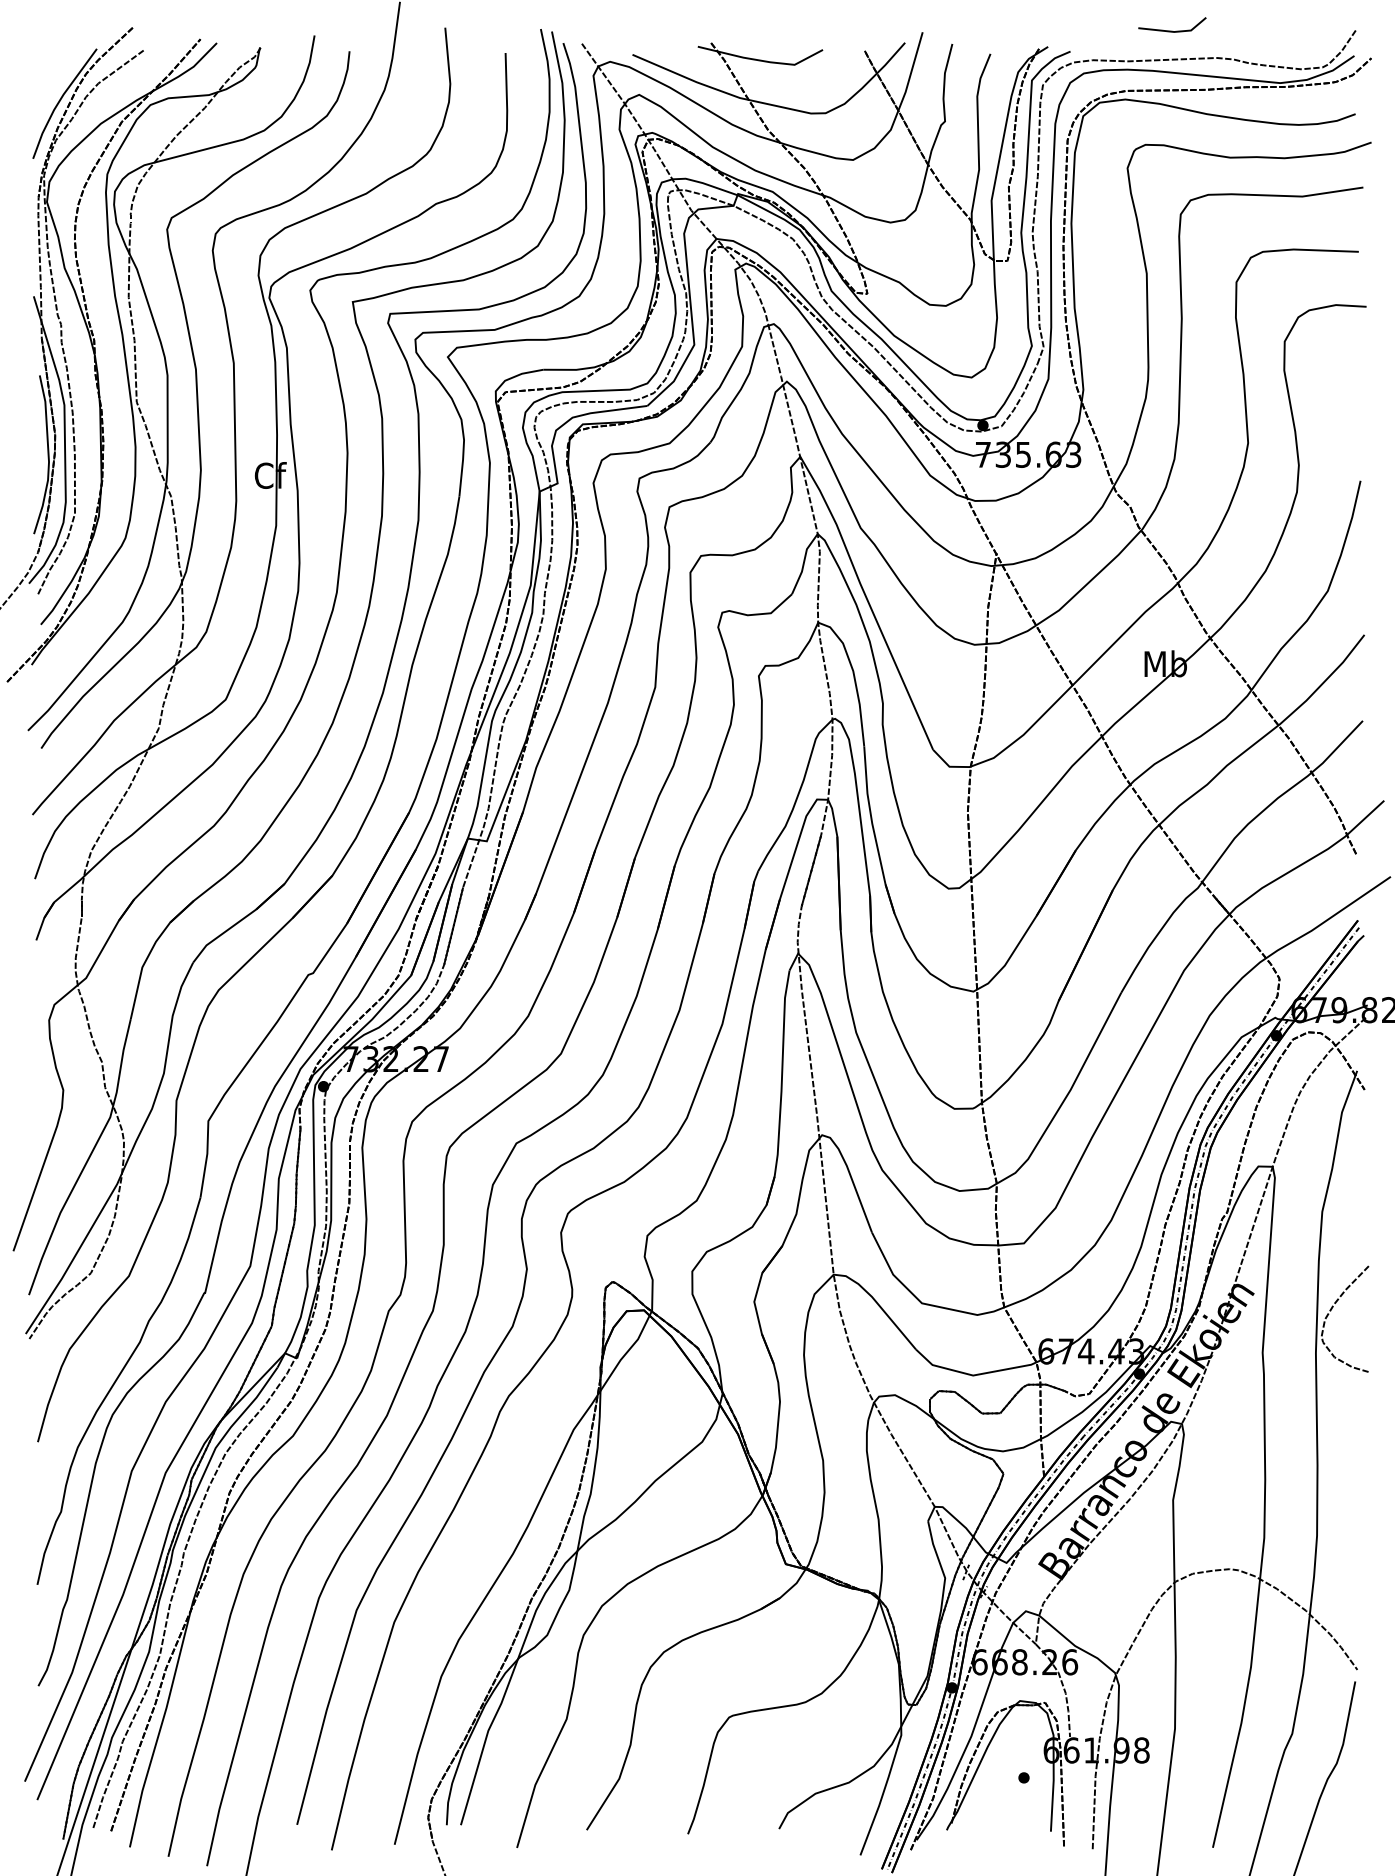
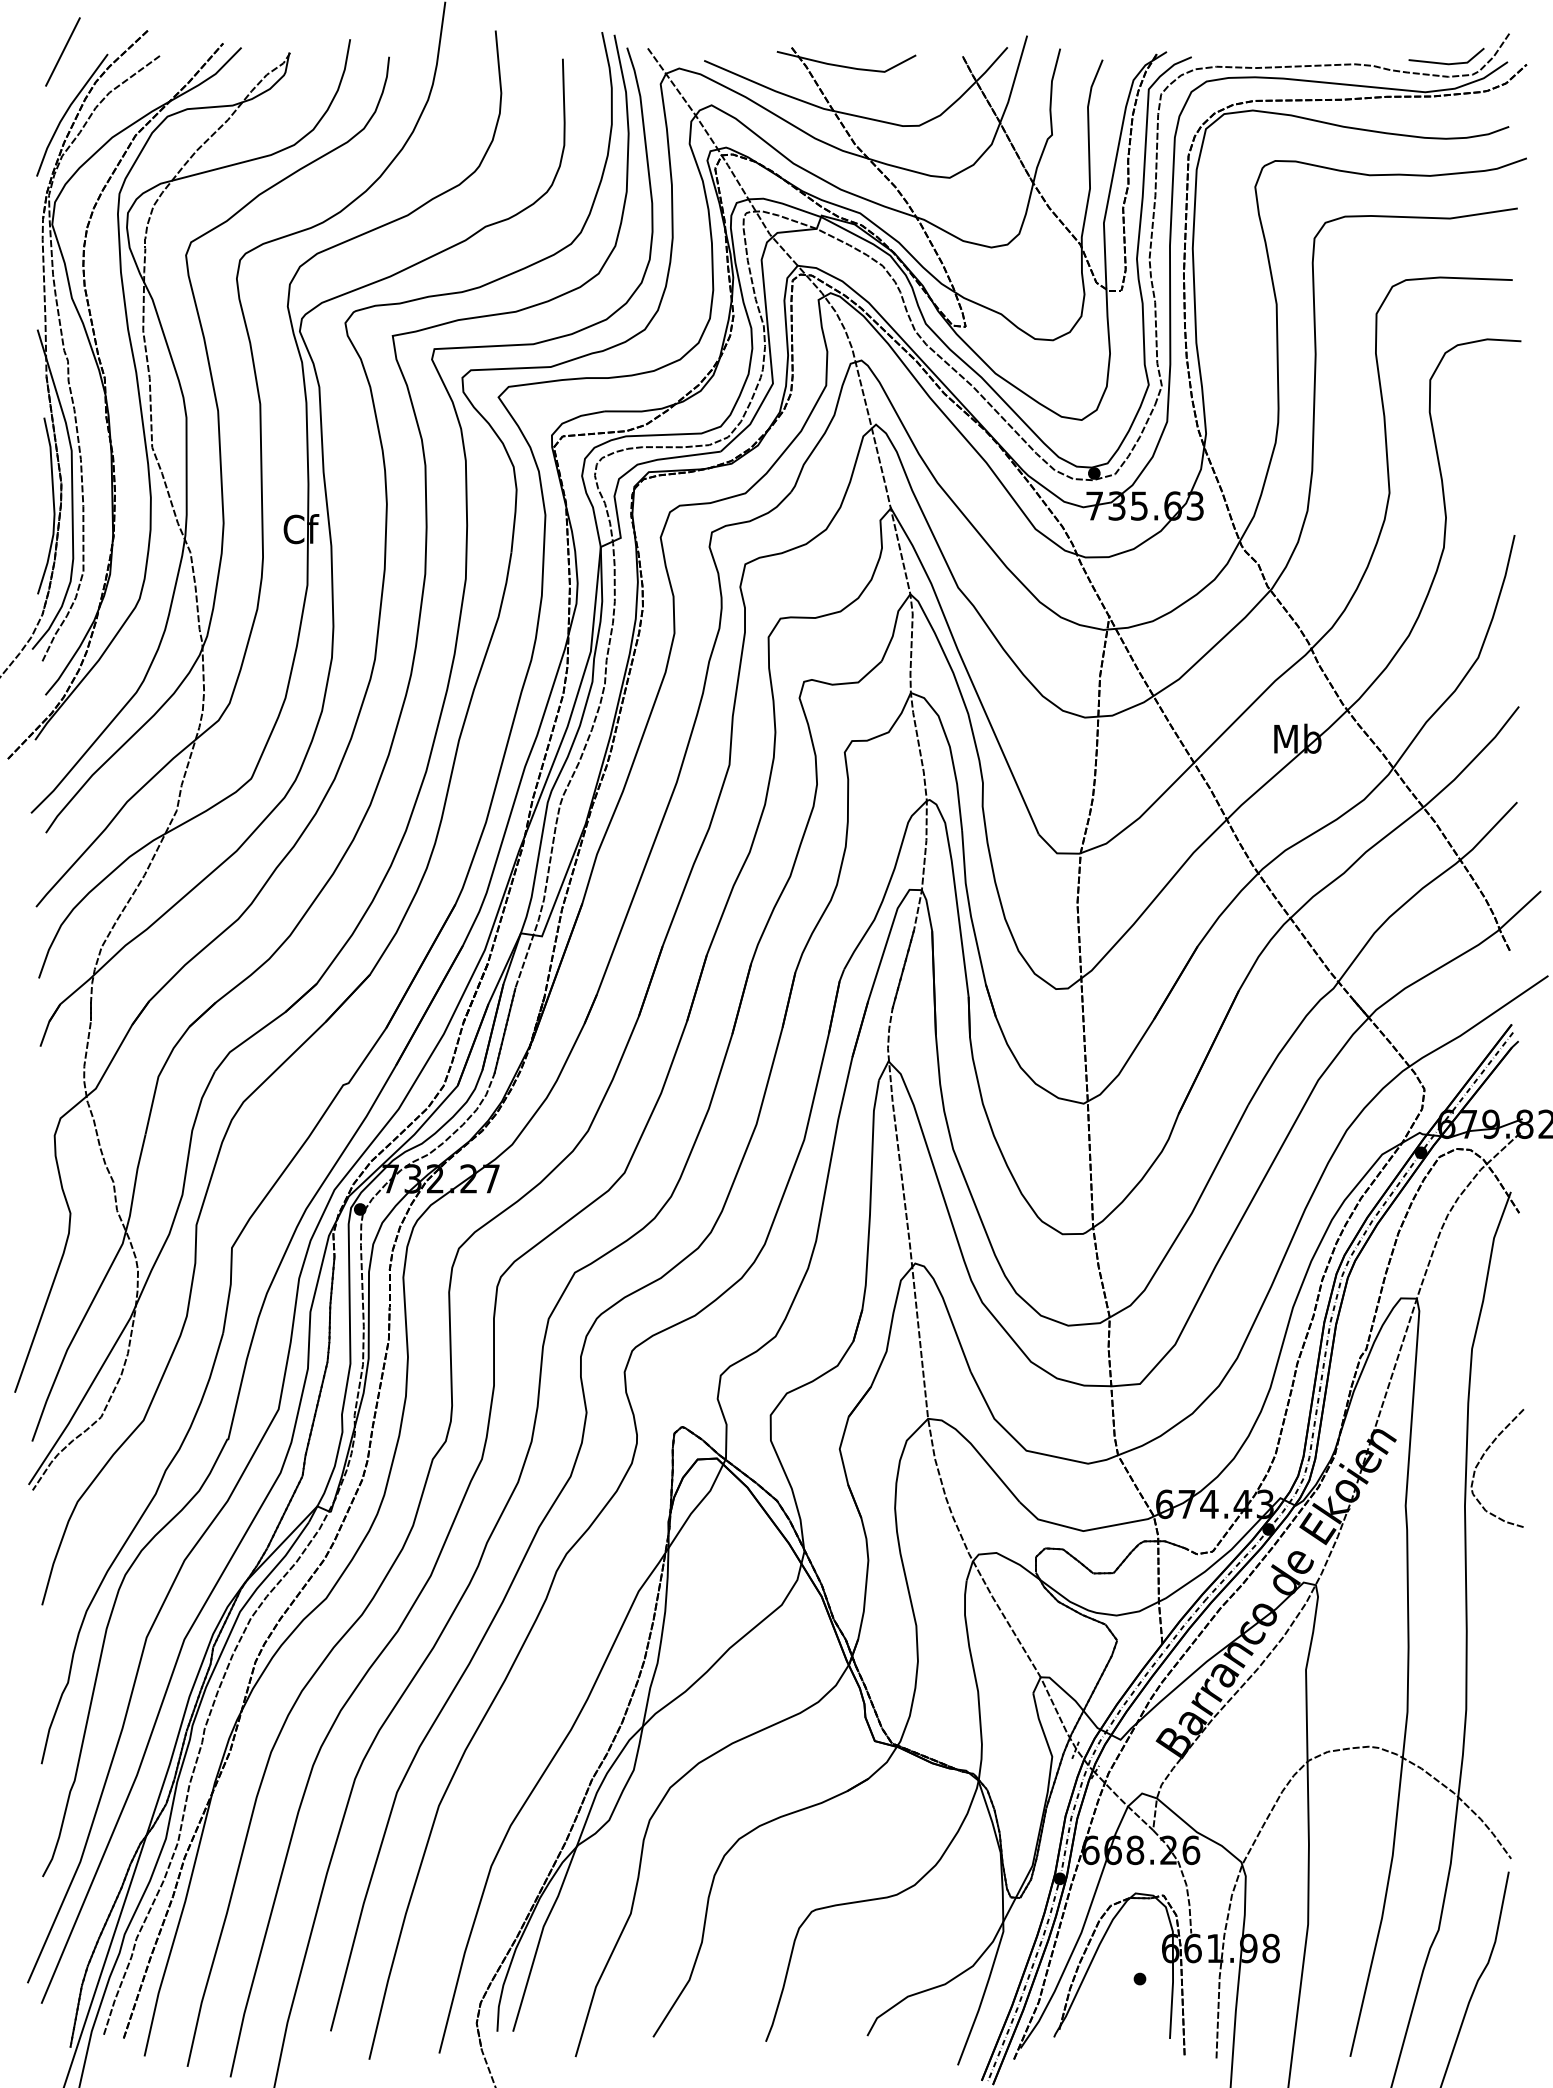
line: (1172, 30) -> (1446, 62), moved
line: (56, 46) -> (62, 51), added

